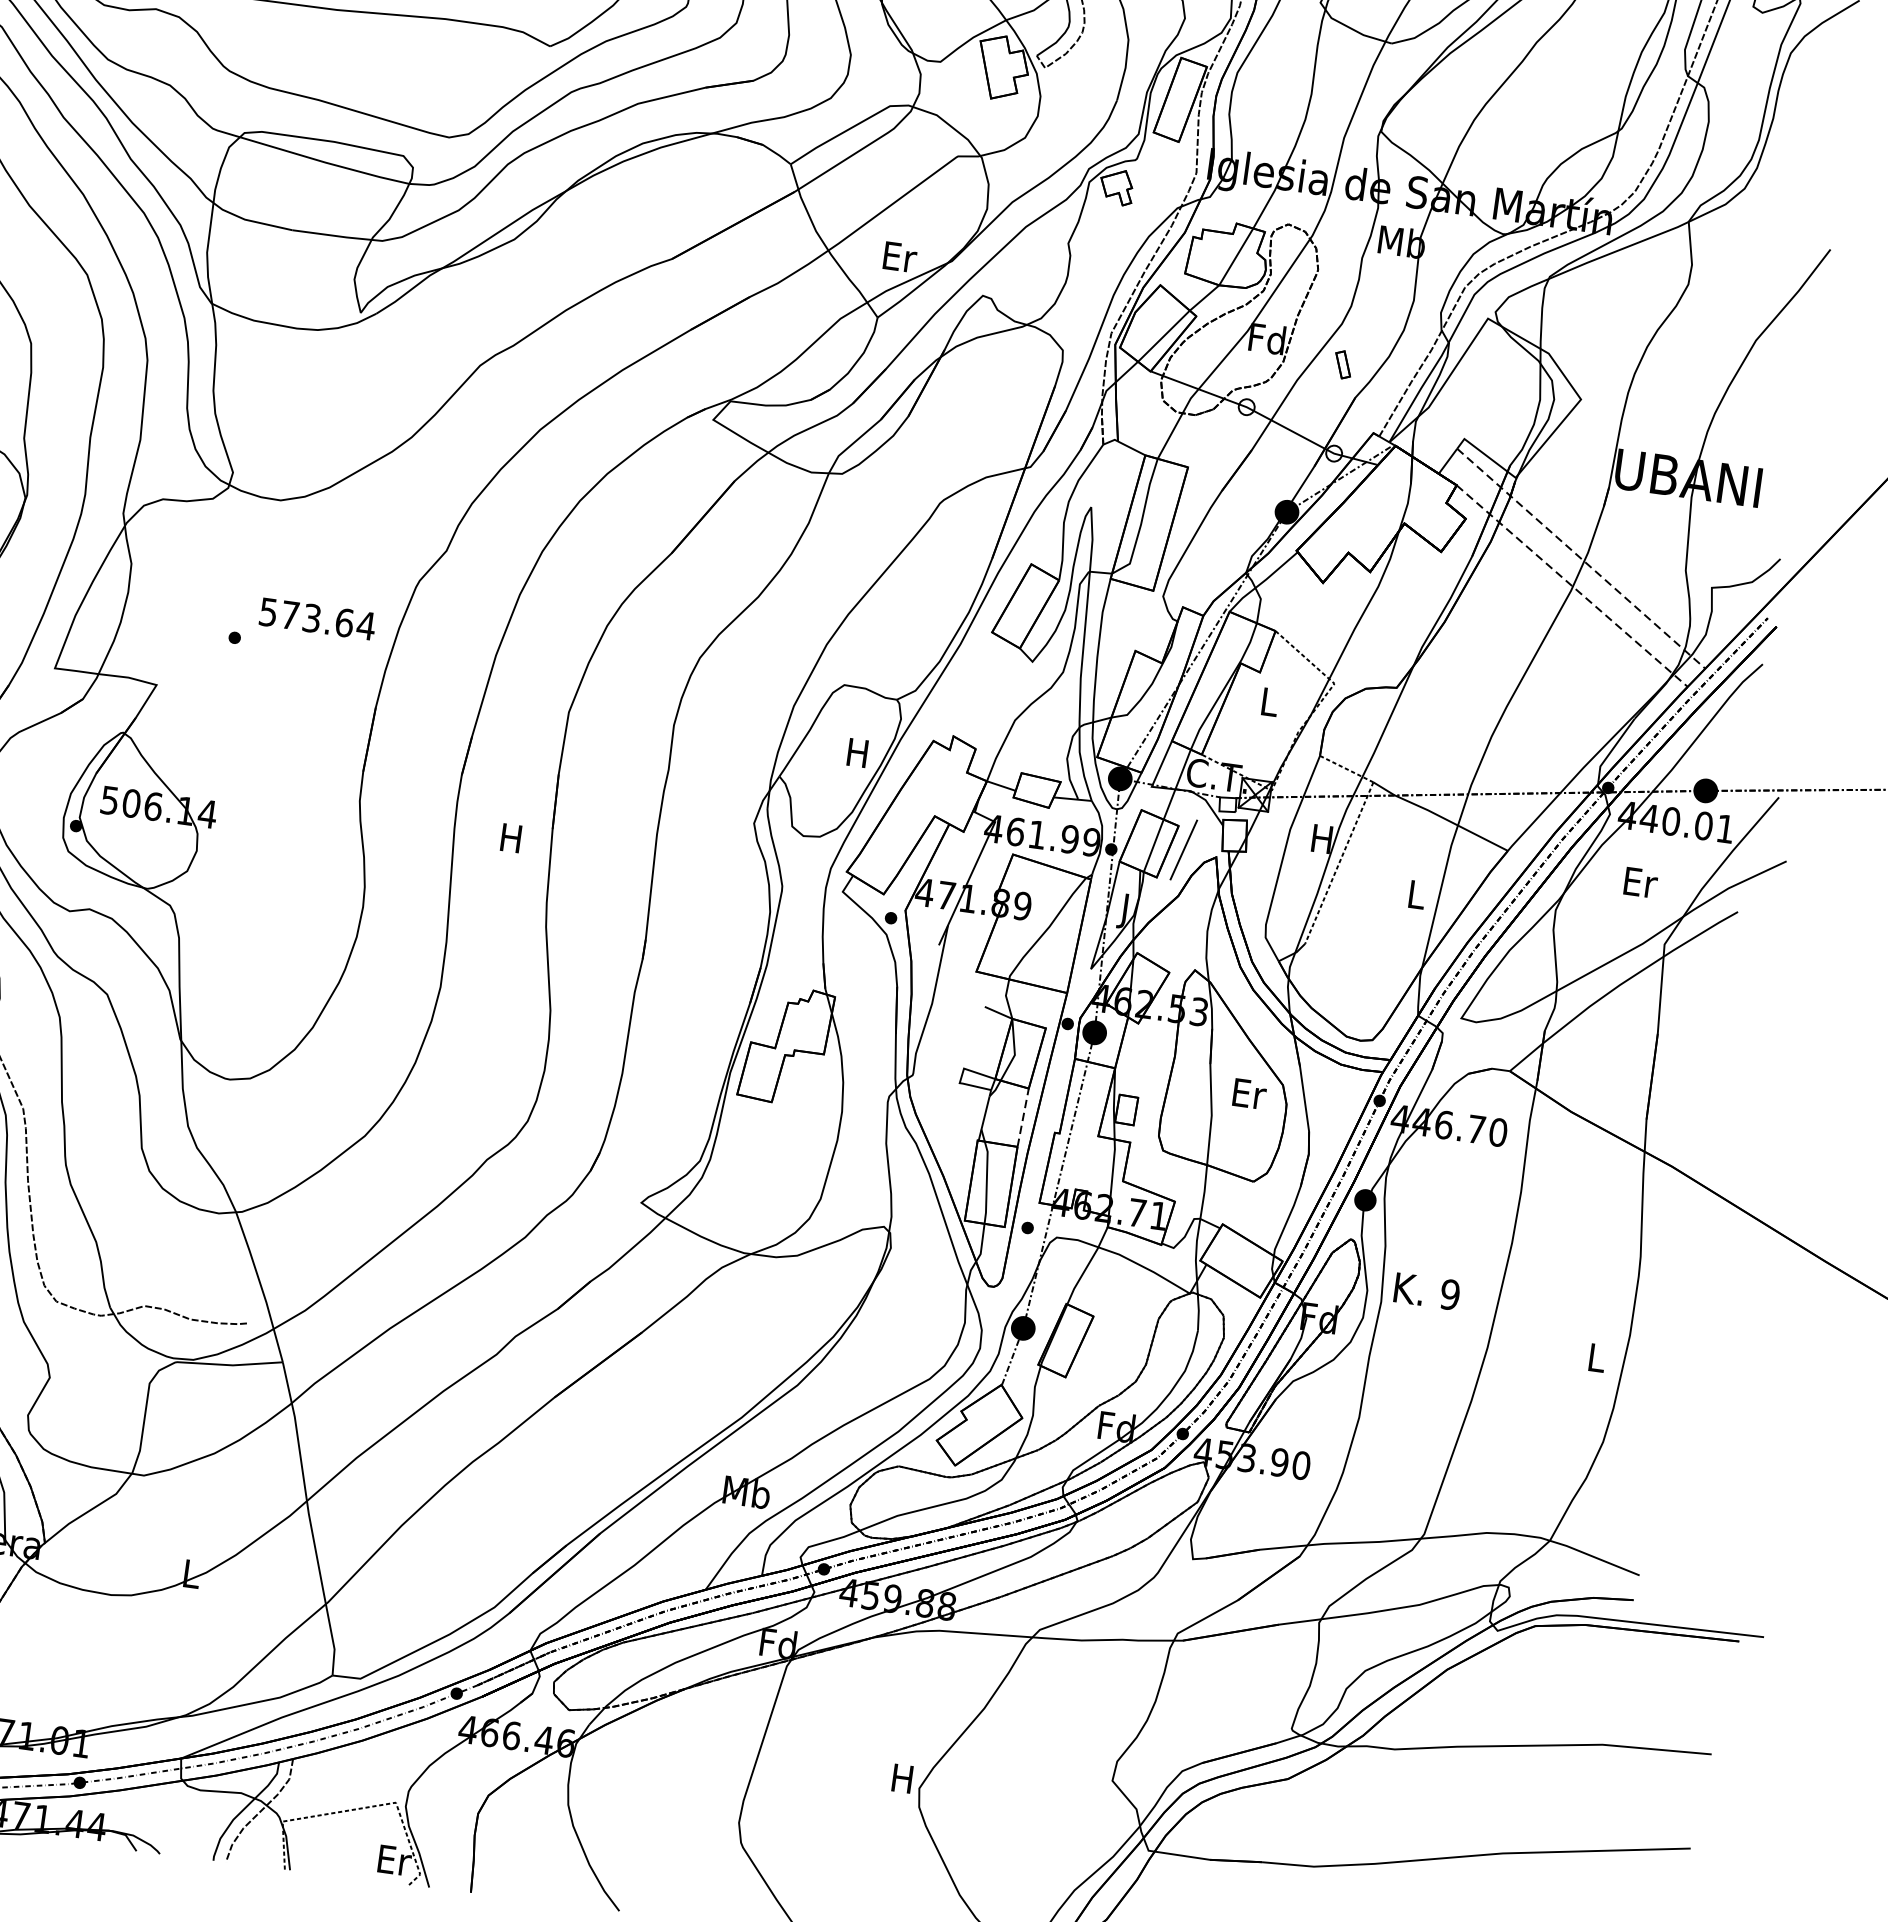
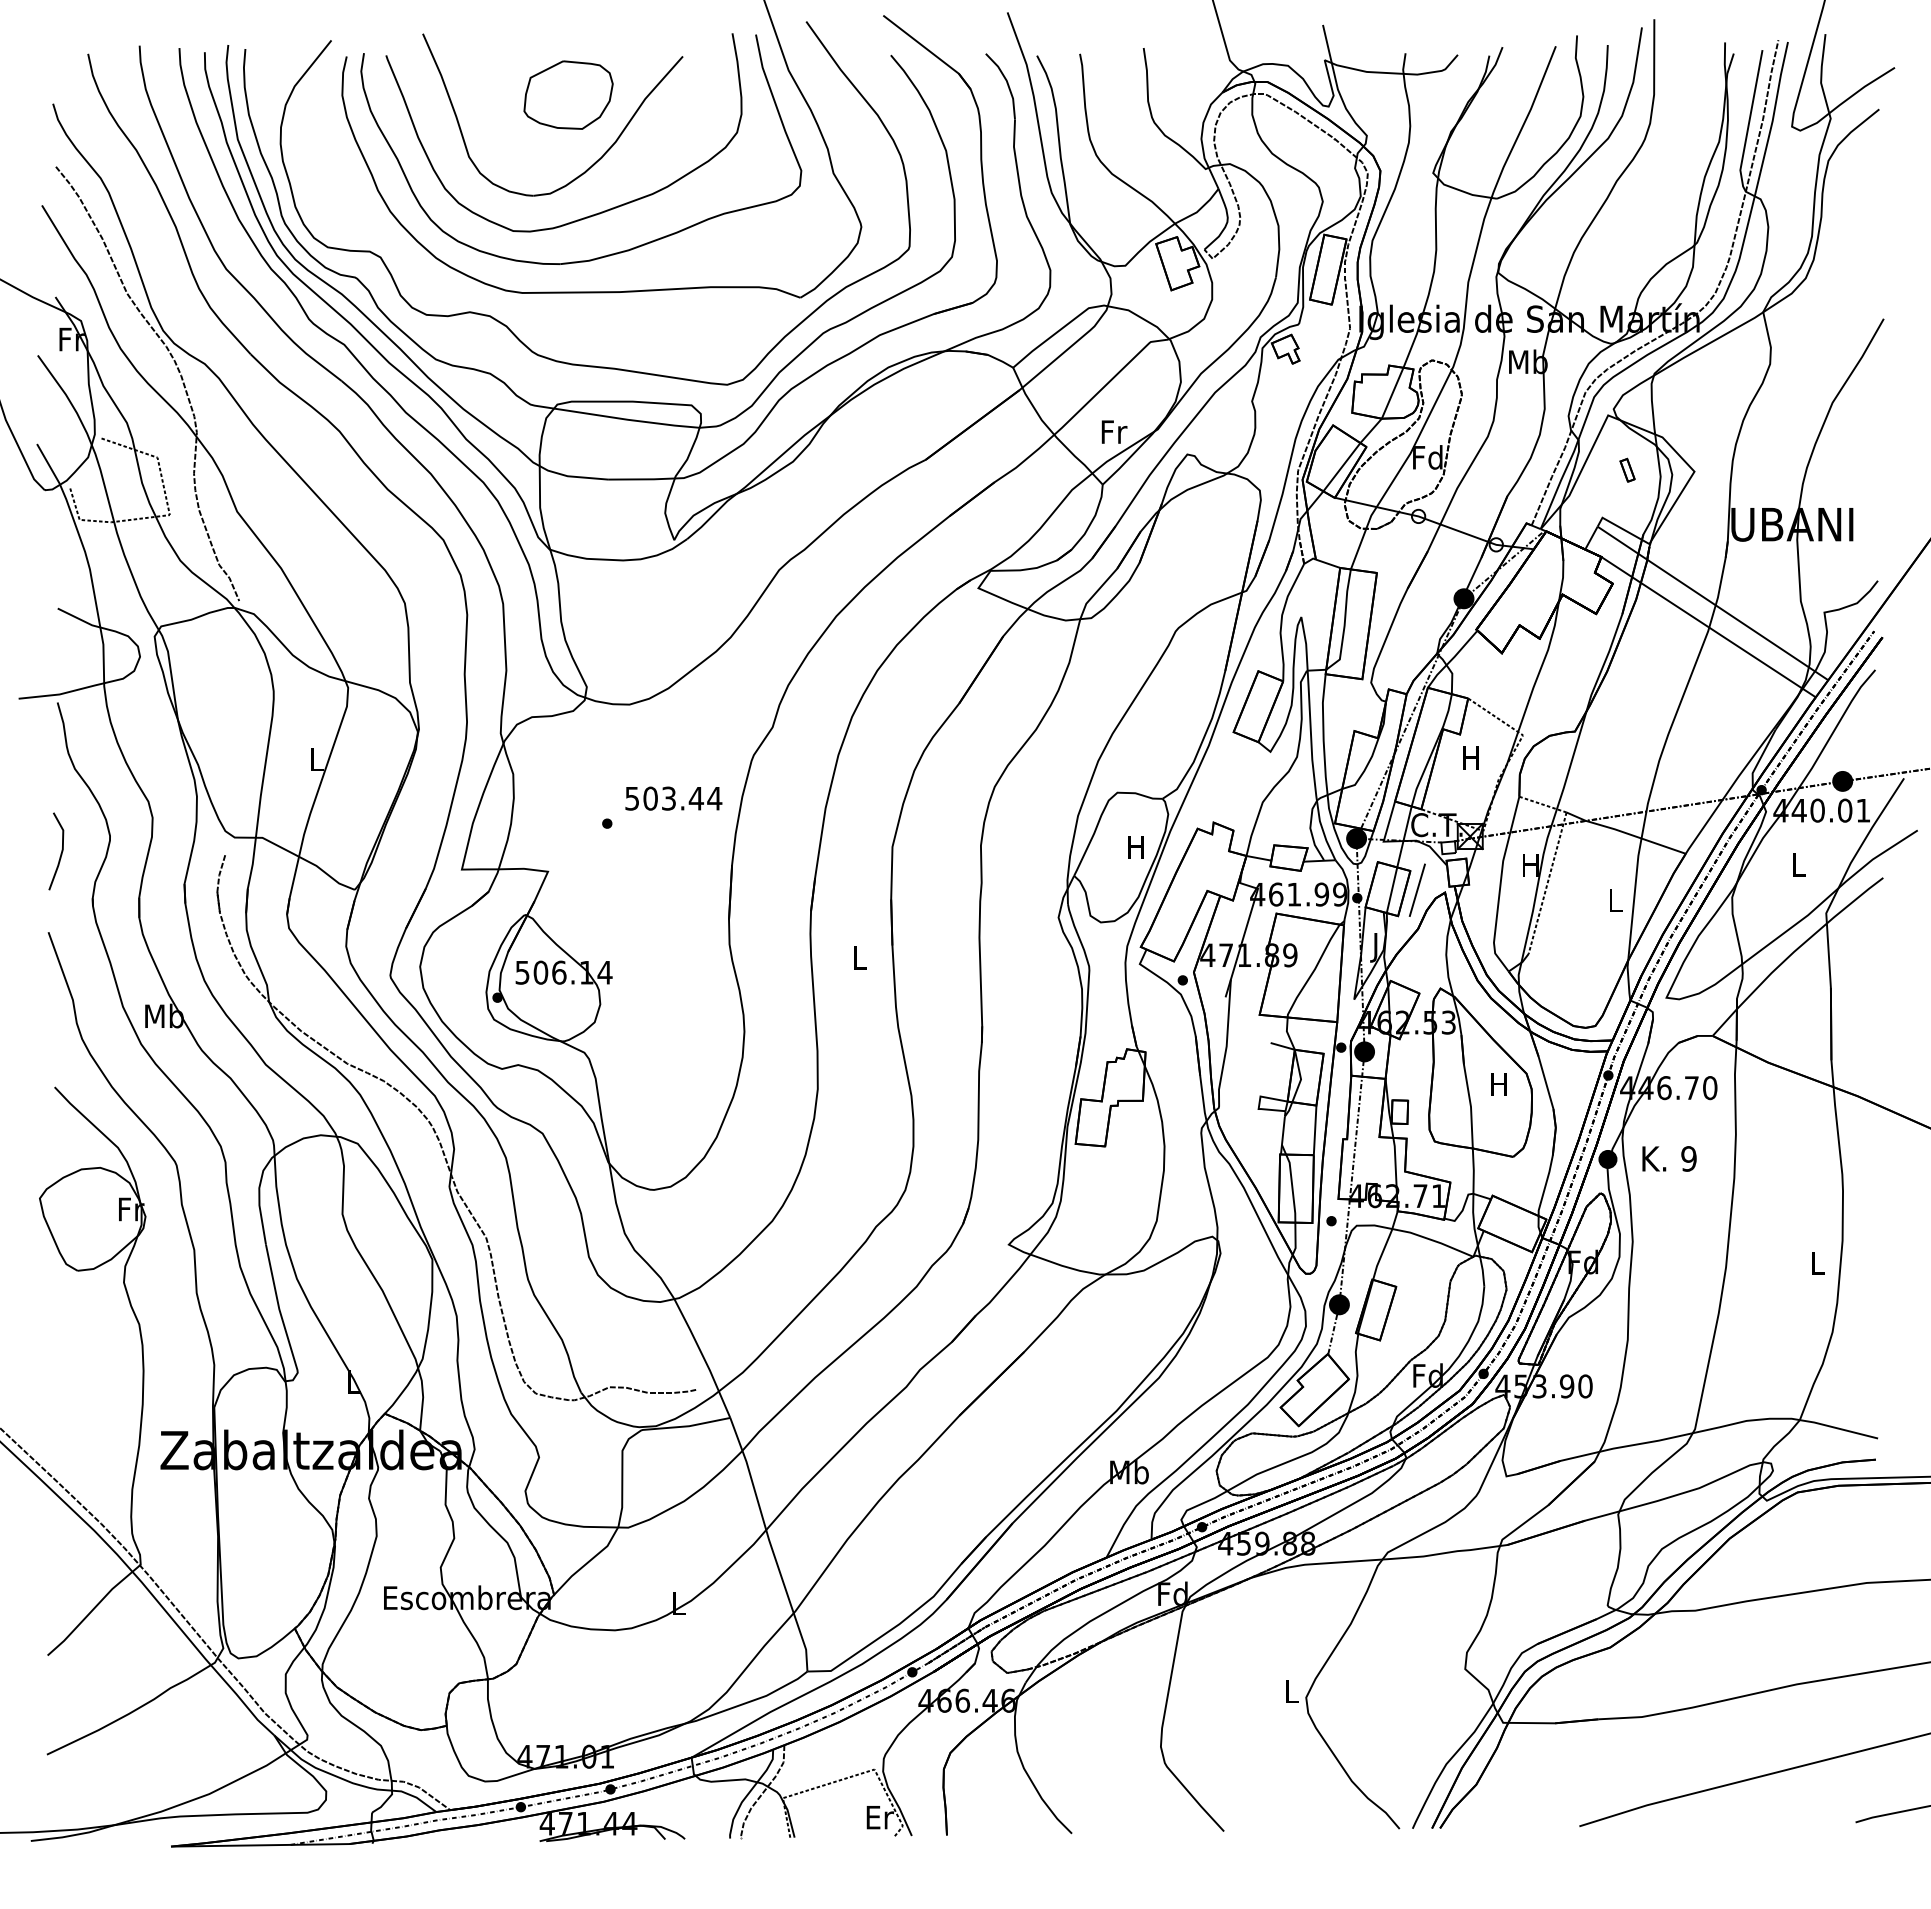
text: (900, 256) -> (1114, 431), Er -> Fr
part: (1343, 363) -> (1627, 469), moved
line: (1580, 558) -> (1712, 603), dashed -> solid
line: (1573, 586) -> (1709, 627), dashed -> solid
text: (317, 618) -> (673, 798), 573.64 -> 503.44
text: (1268, 701) -> (1470, 757), L -> H
text: (510, 837) -> (858, 957), H -> L
text: (1640, 882) -> (1799, 864), Er -> L
text: (1249, 1093) -> (1499, 1084), Er -> H
line: (1023, 1117) -> (1315, 1130), dashed -> solid
text: (1427, 1291) -> (1669, 1158), moved
text: (901, 1778) -> (1290, 1691), H -> L

